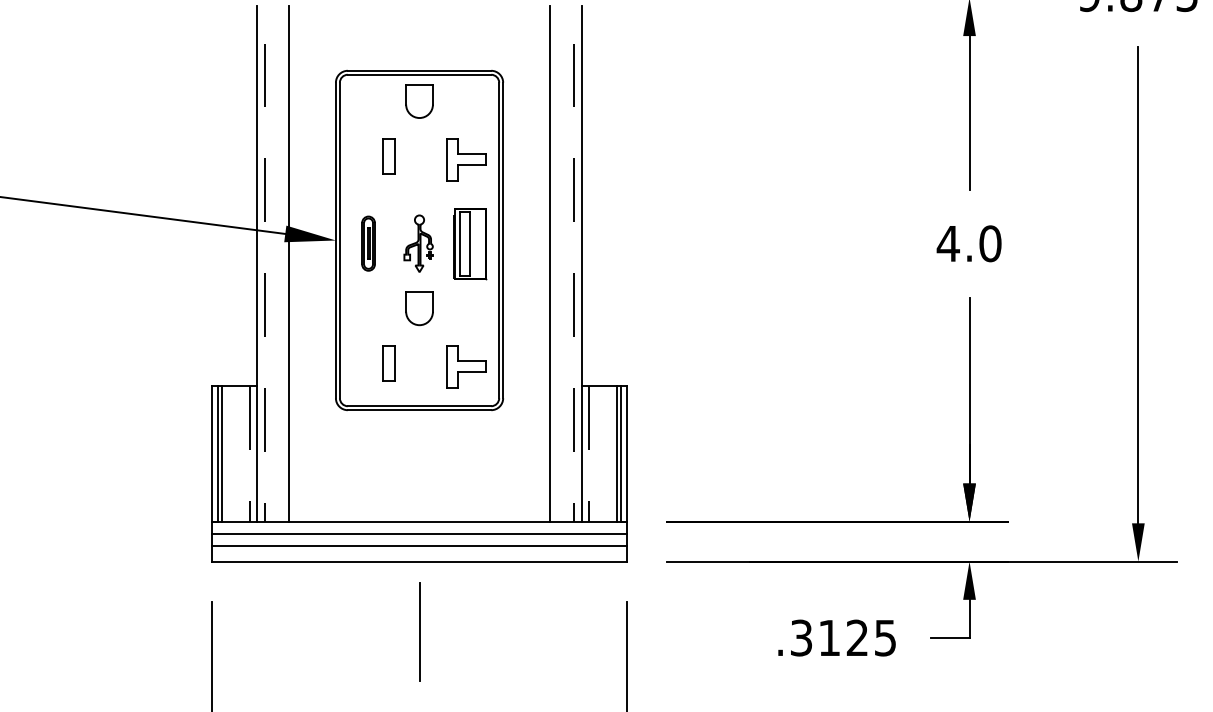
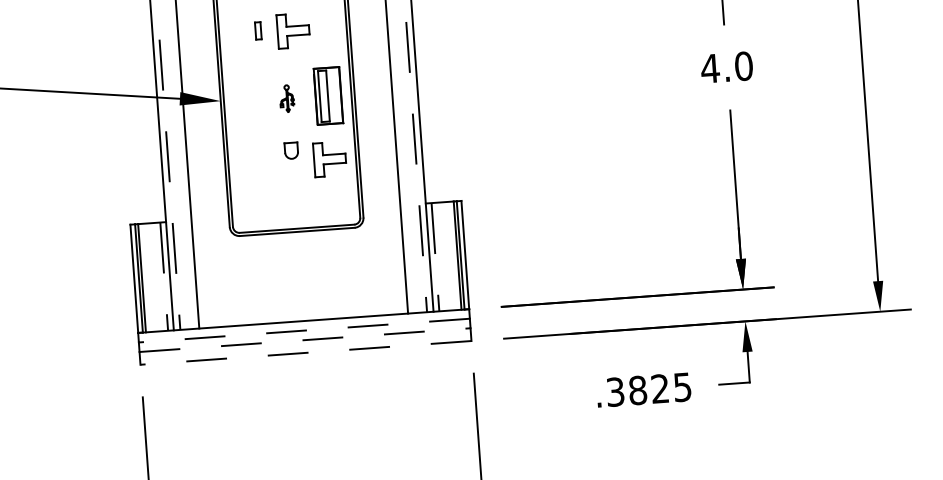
part: (388, 156) -> (257, 31), size x0.6
part: (466, 159) -> (293, 30), moved
part: (368, 243) -> (246, 101), removed
part: (418, 243) -> (286, 98), size x0.6
part: (419, 308) -> (291, 150), size x0.6
part: (388, 363) -> (269, 196), removed
part: (466, 366) -> (329, 159), moved
line: (419, 533) -> (304, 330), solid -> dashed
line: (420, 545) -> (305, 339), solid -> dashed
line: (419, 561) -> (305, 352), solid -> dashed
line: (419, 631) -> (309, 408), removed
text: (829, 637) -> (637, 390), .3125 -> .3825

